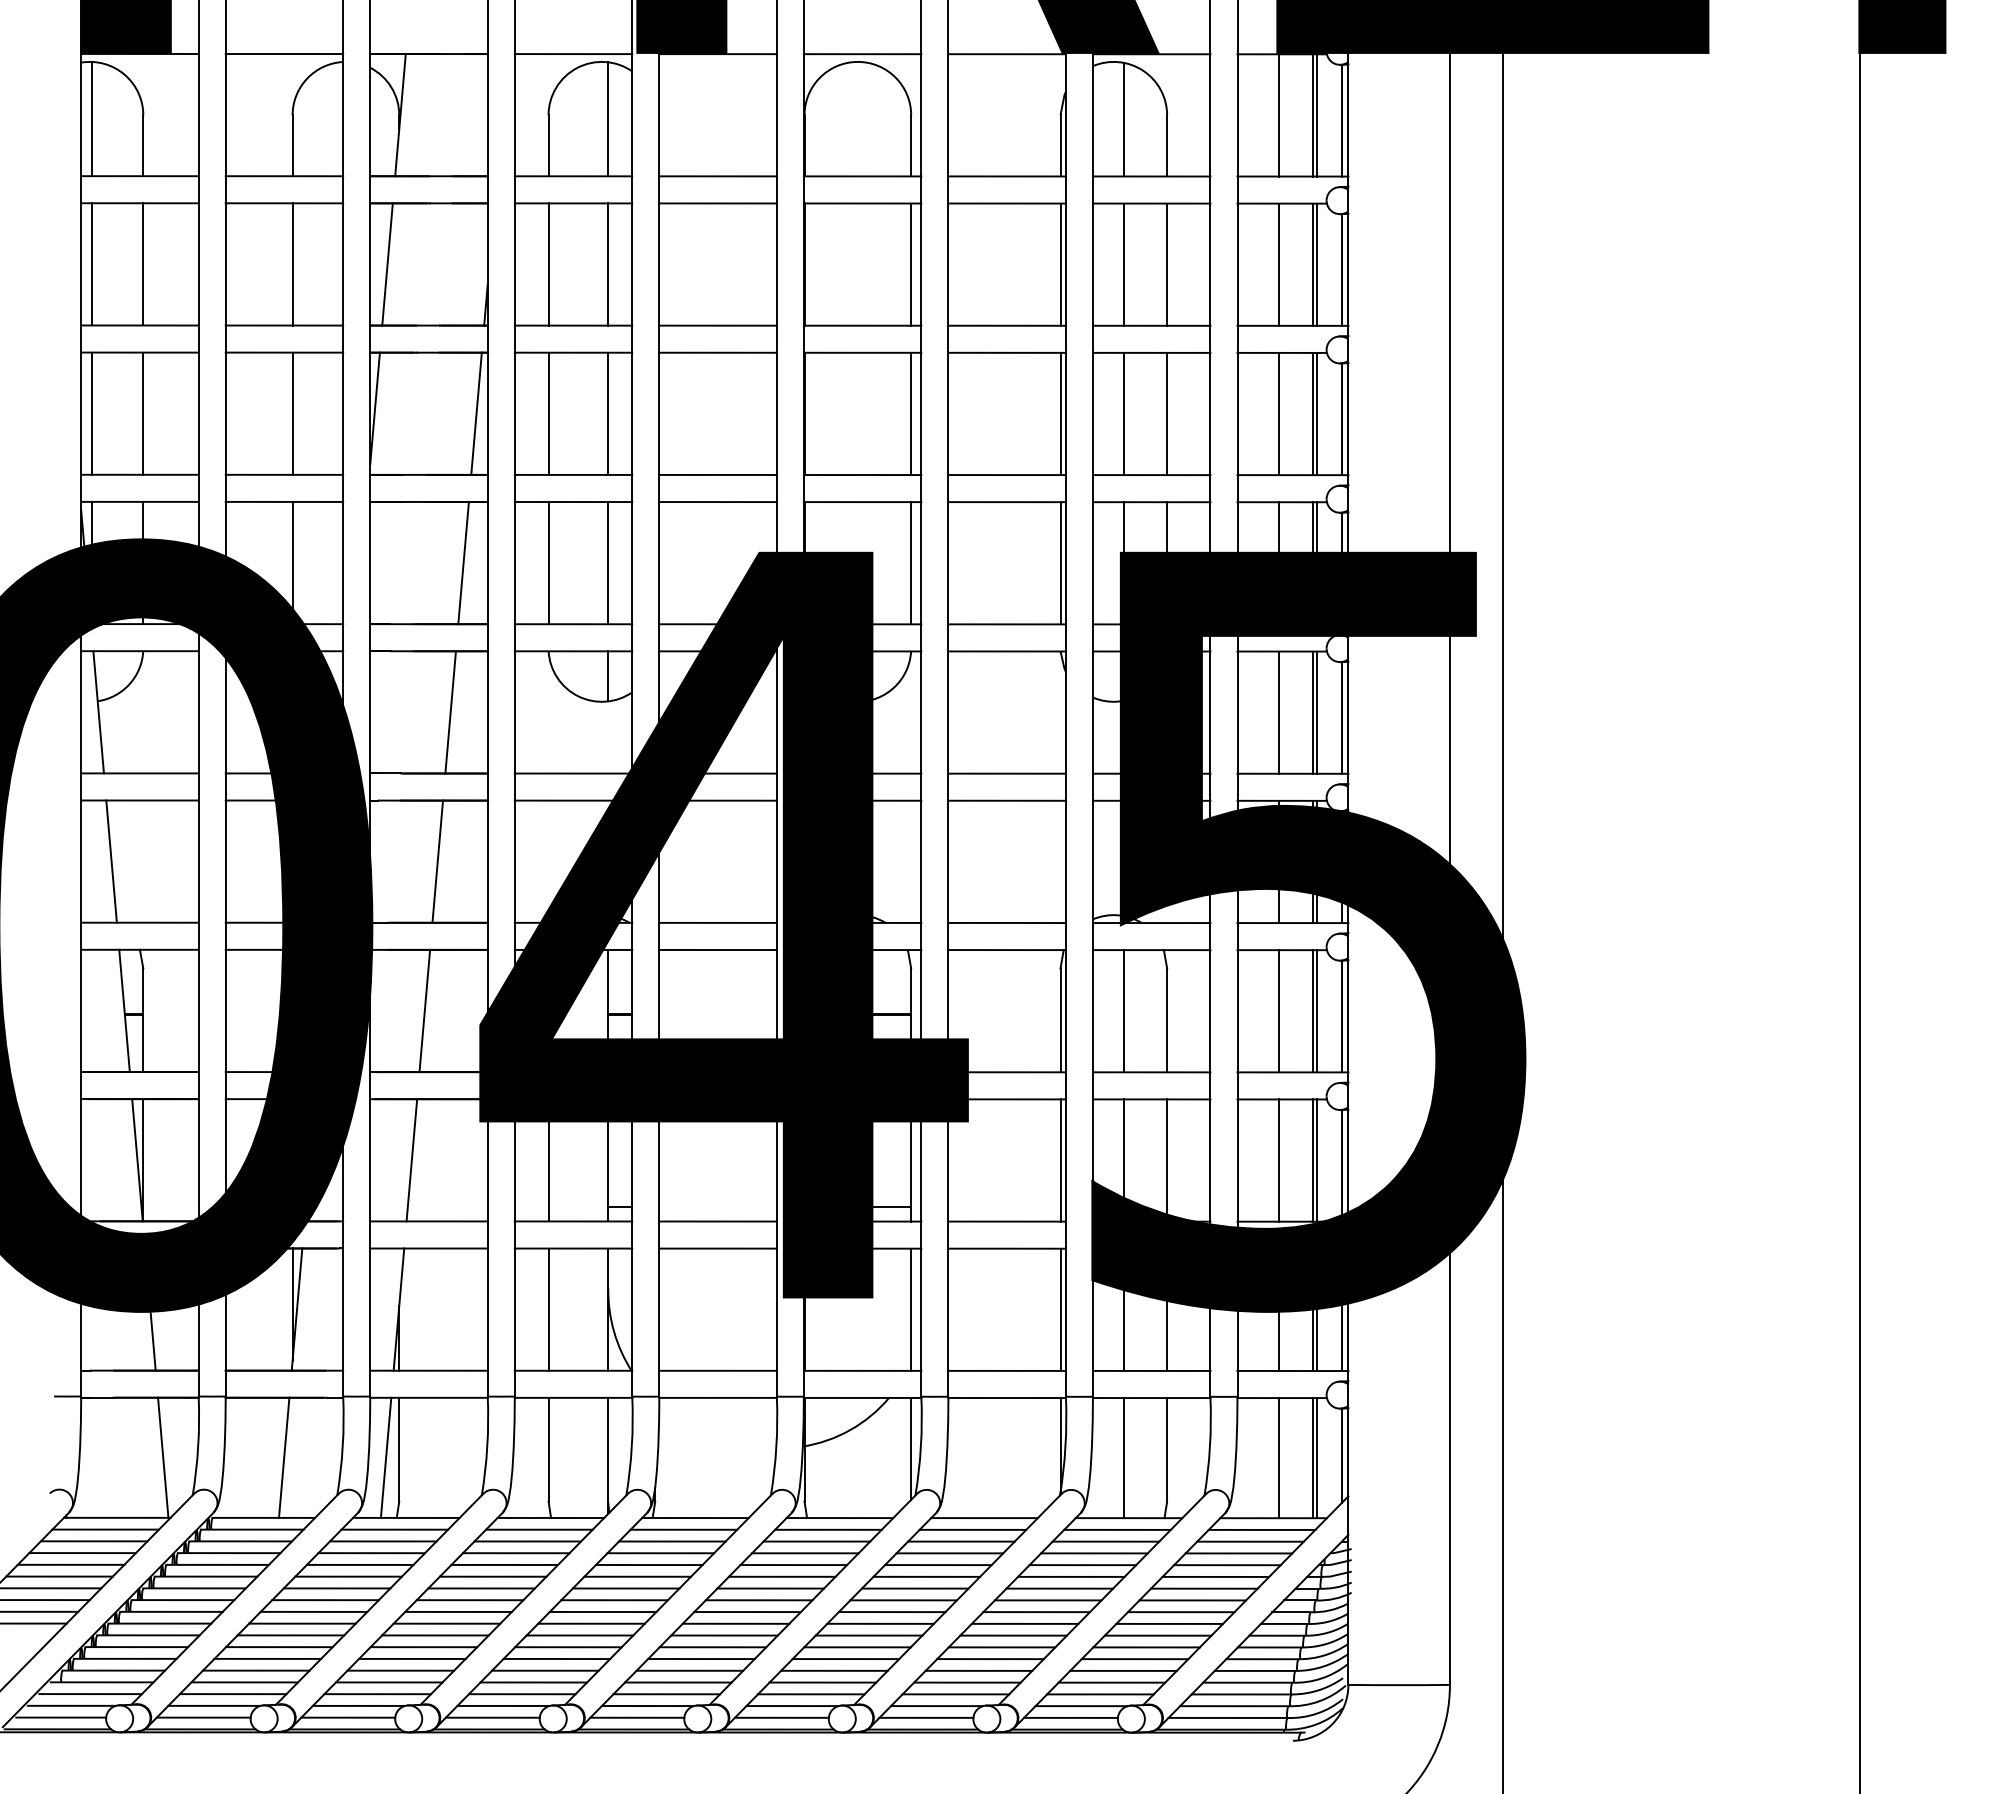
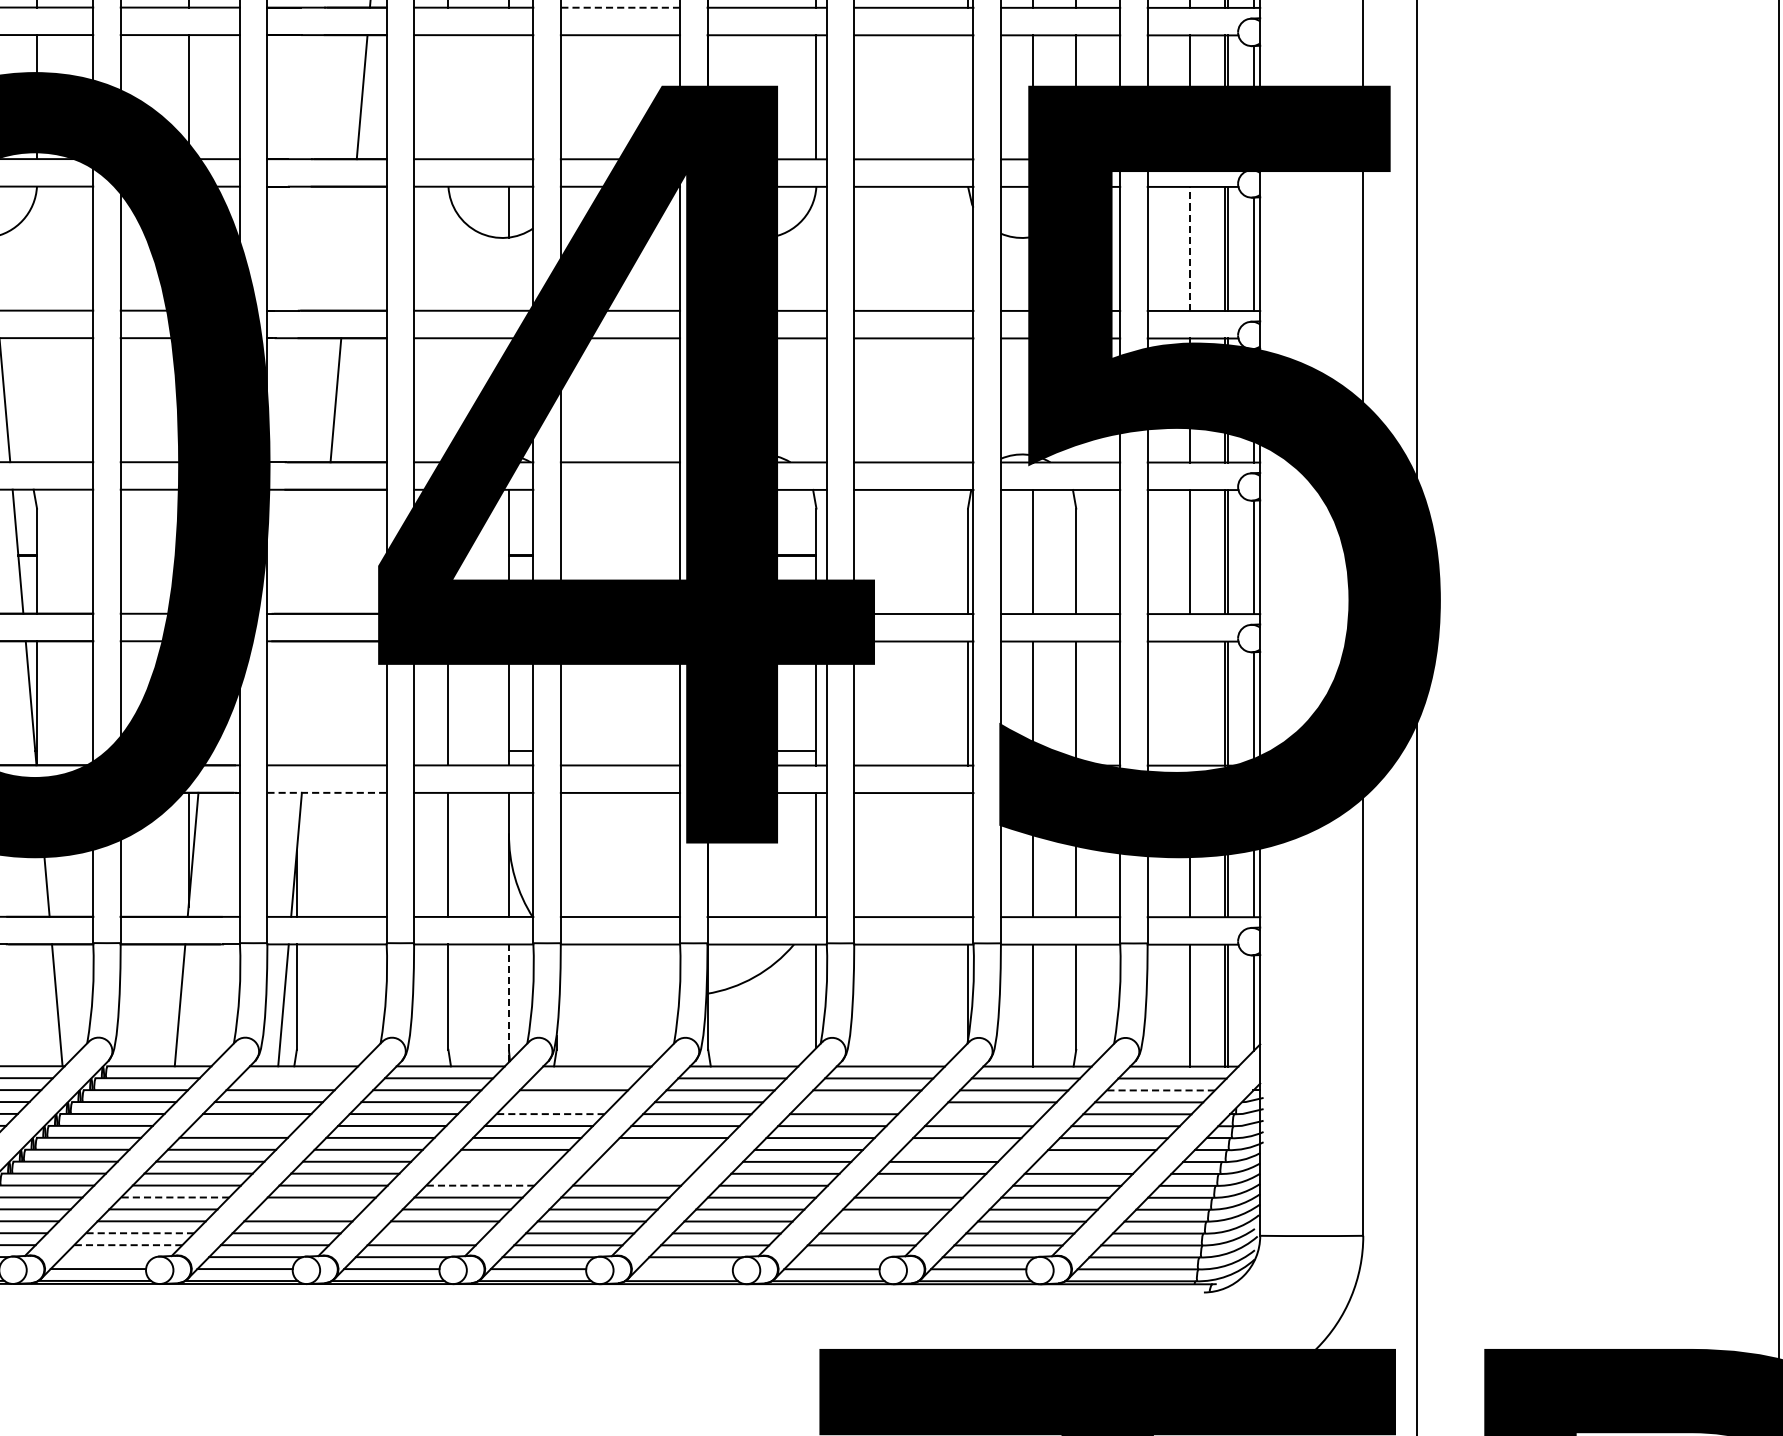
line: (718, 474) -> (620, 7), solid -> dashed
line: (548, 563) -> (448, 97), removed
line: (608, 563) -> (509, 97), removed
line: (1060, 563) -> (968, 97), removed
line: (450, 712) -> (348, 248), removed
line: (1279, 712) -> (1190, 248), solid -> dashed
line: (717, 949) -> (619, 489), removed
line: (424, 1010) -> (322, 551), removed
line: (411, 1160) -> (309, 703), removed
line: (1279, 1160) -> (1190, 703), removed
line: (429, 1248) -> (327, 792), solid -> dashed
line: (1060, 1309) -> (968, 854), removed
line: (608, 1455) -> (509, 1002), solid -> dashed
line: (394, 1529) -> (292, 1078), removed
line: (683, 1529) -> (585, 1078), removed
line: (1250, 1541) -> (1160, 1090), solid -> dashed
line: (660, 1553) -> (562, 1102), removed
line: (949, 1553) -> (855, 1102), removed
line: (648, 1565) -> (549, 1114), solid -> dashed
line: (1082, 1565) -> (990, 1114), removed
line: (348, 1576) -> (245, 1125), removed
line: (758, 1600) -> (661, 1150), removed
line: (1047, 1600) -> (954, 1150), removed
line: (602, 1611) -> (503, 1161), removed
line: (747, 1612) -> (650, 1162), removed
line: (1180, 1612) -> (1089, 1162), removed
line: (591, 1623) -> (491, 1173), removed
line: (735, 1623) -> (638, 1173), removed
line: (579, 1635) -> (479, 1185), solid -> dashed
line: (1013, 1635) -> (920, 1185), removed
line: (278, 1647) -> (174, 1197), solid -> dashed
line: (412, 1658) -> (310, 1209), removed
line: (978, 1670) -> (884, 1221), removed
line: (244, 1682) -> (139, 1233), solid -> dashed
line: (533, 1682) -> (433, 1233), removed
line: (232, 1694) -> (127, 1245), solid -> dashed
line: (214, 1705) -> (109, 1256), removed
line: (937, 1706) -> (843, 1257), removed
line: (781, 1717) -> (684, 1268), removed

